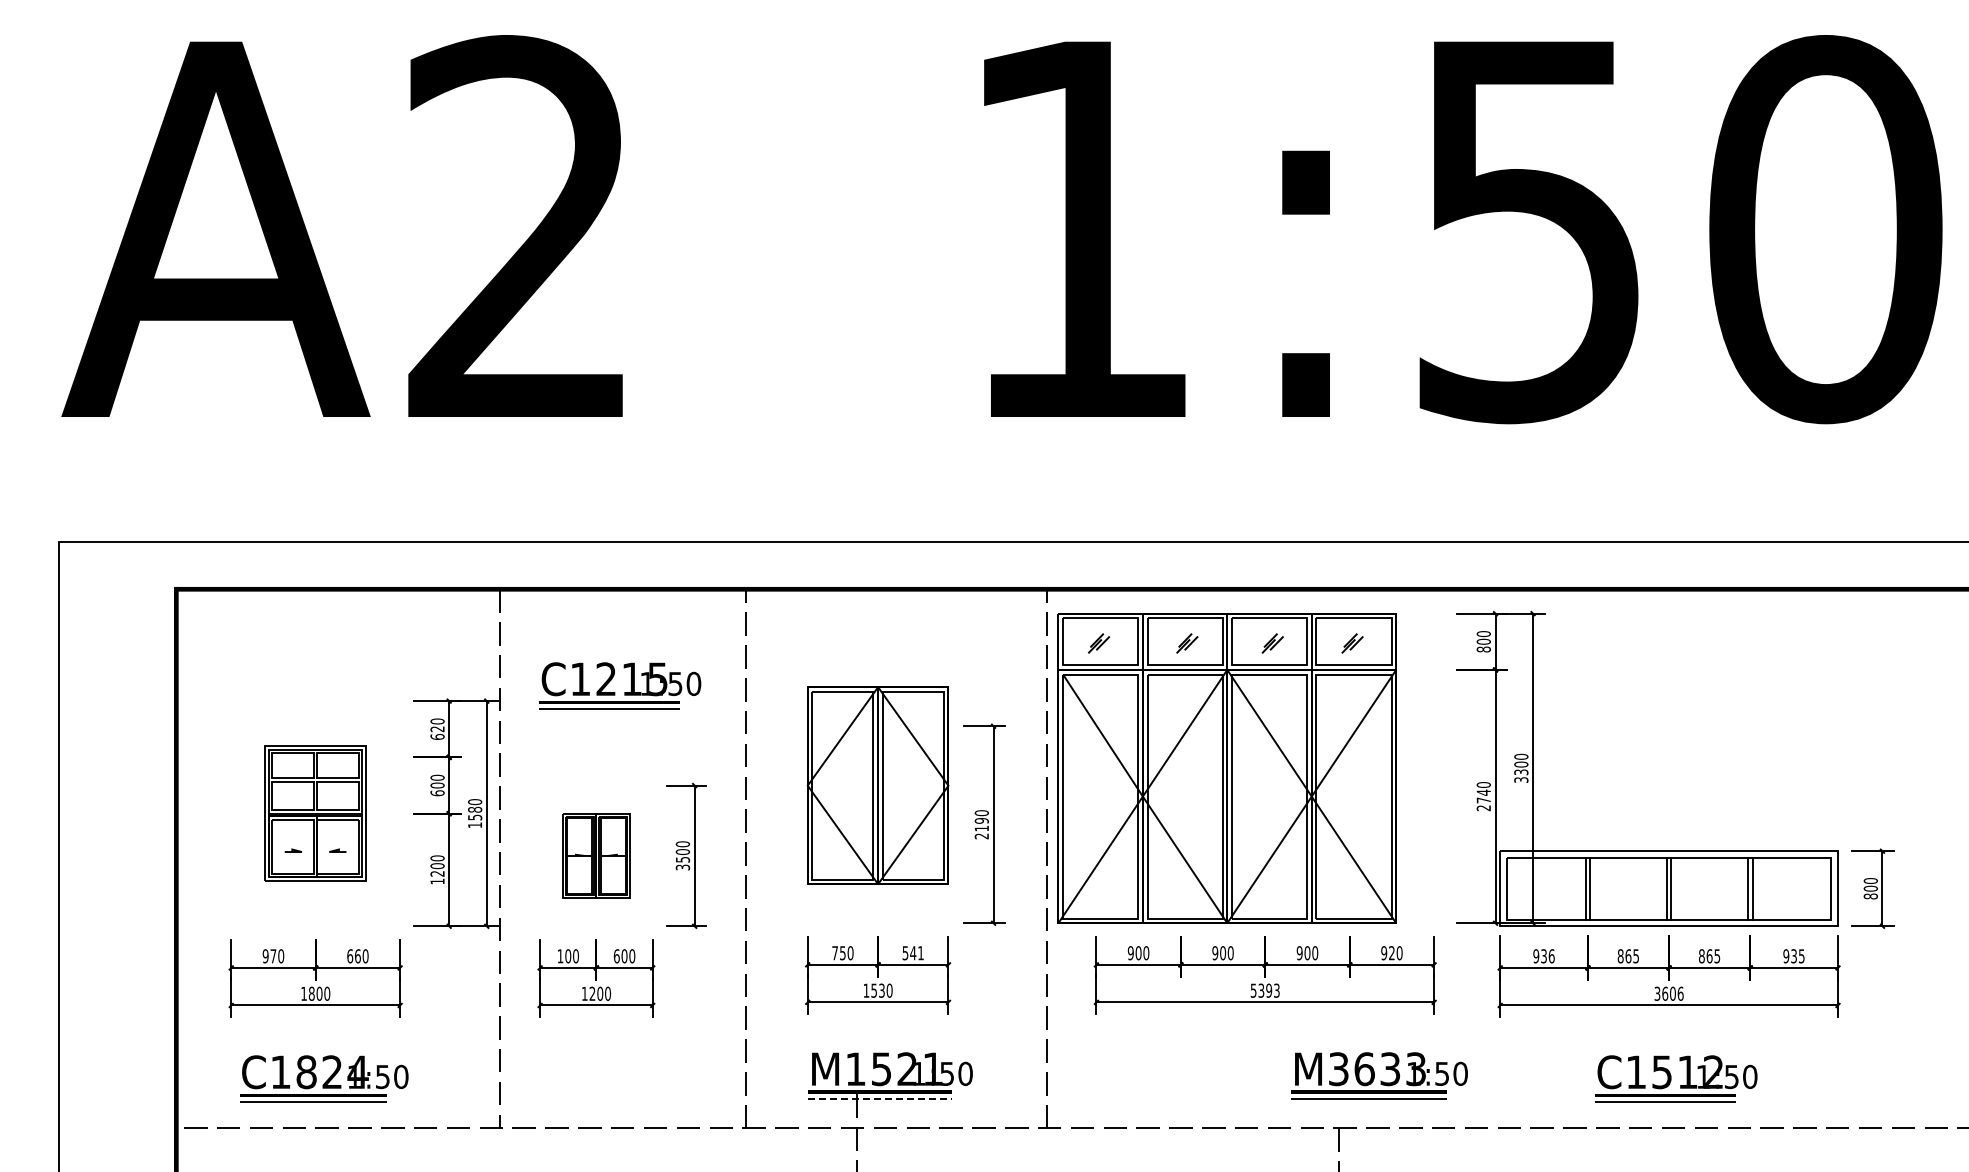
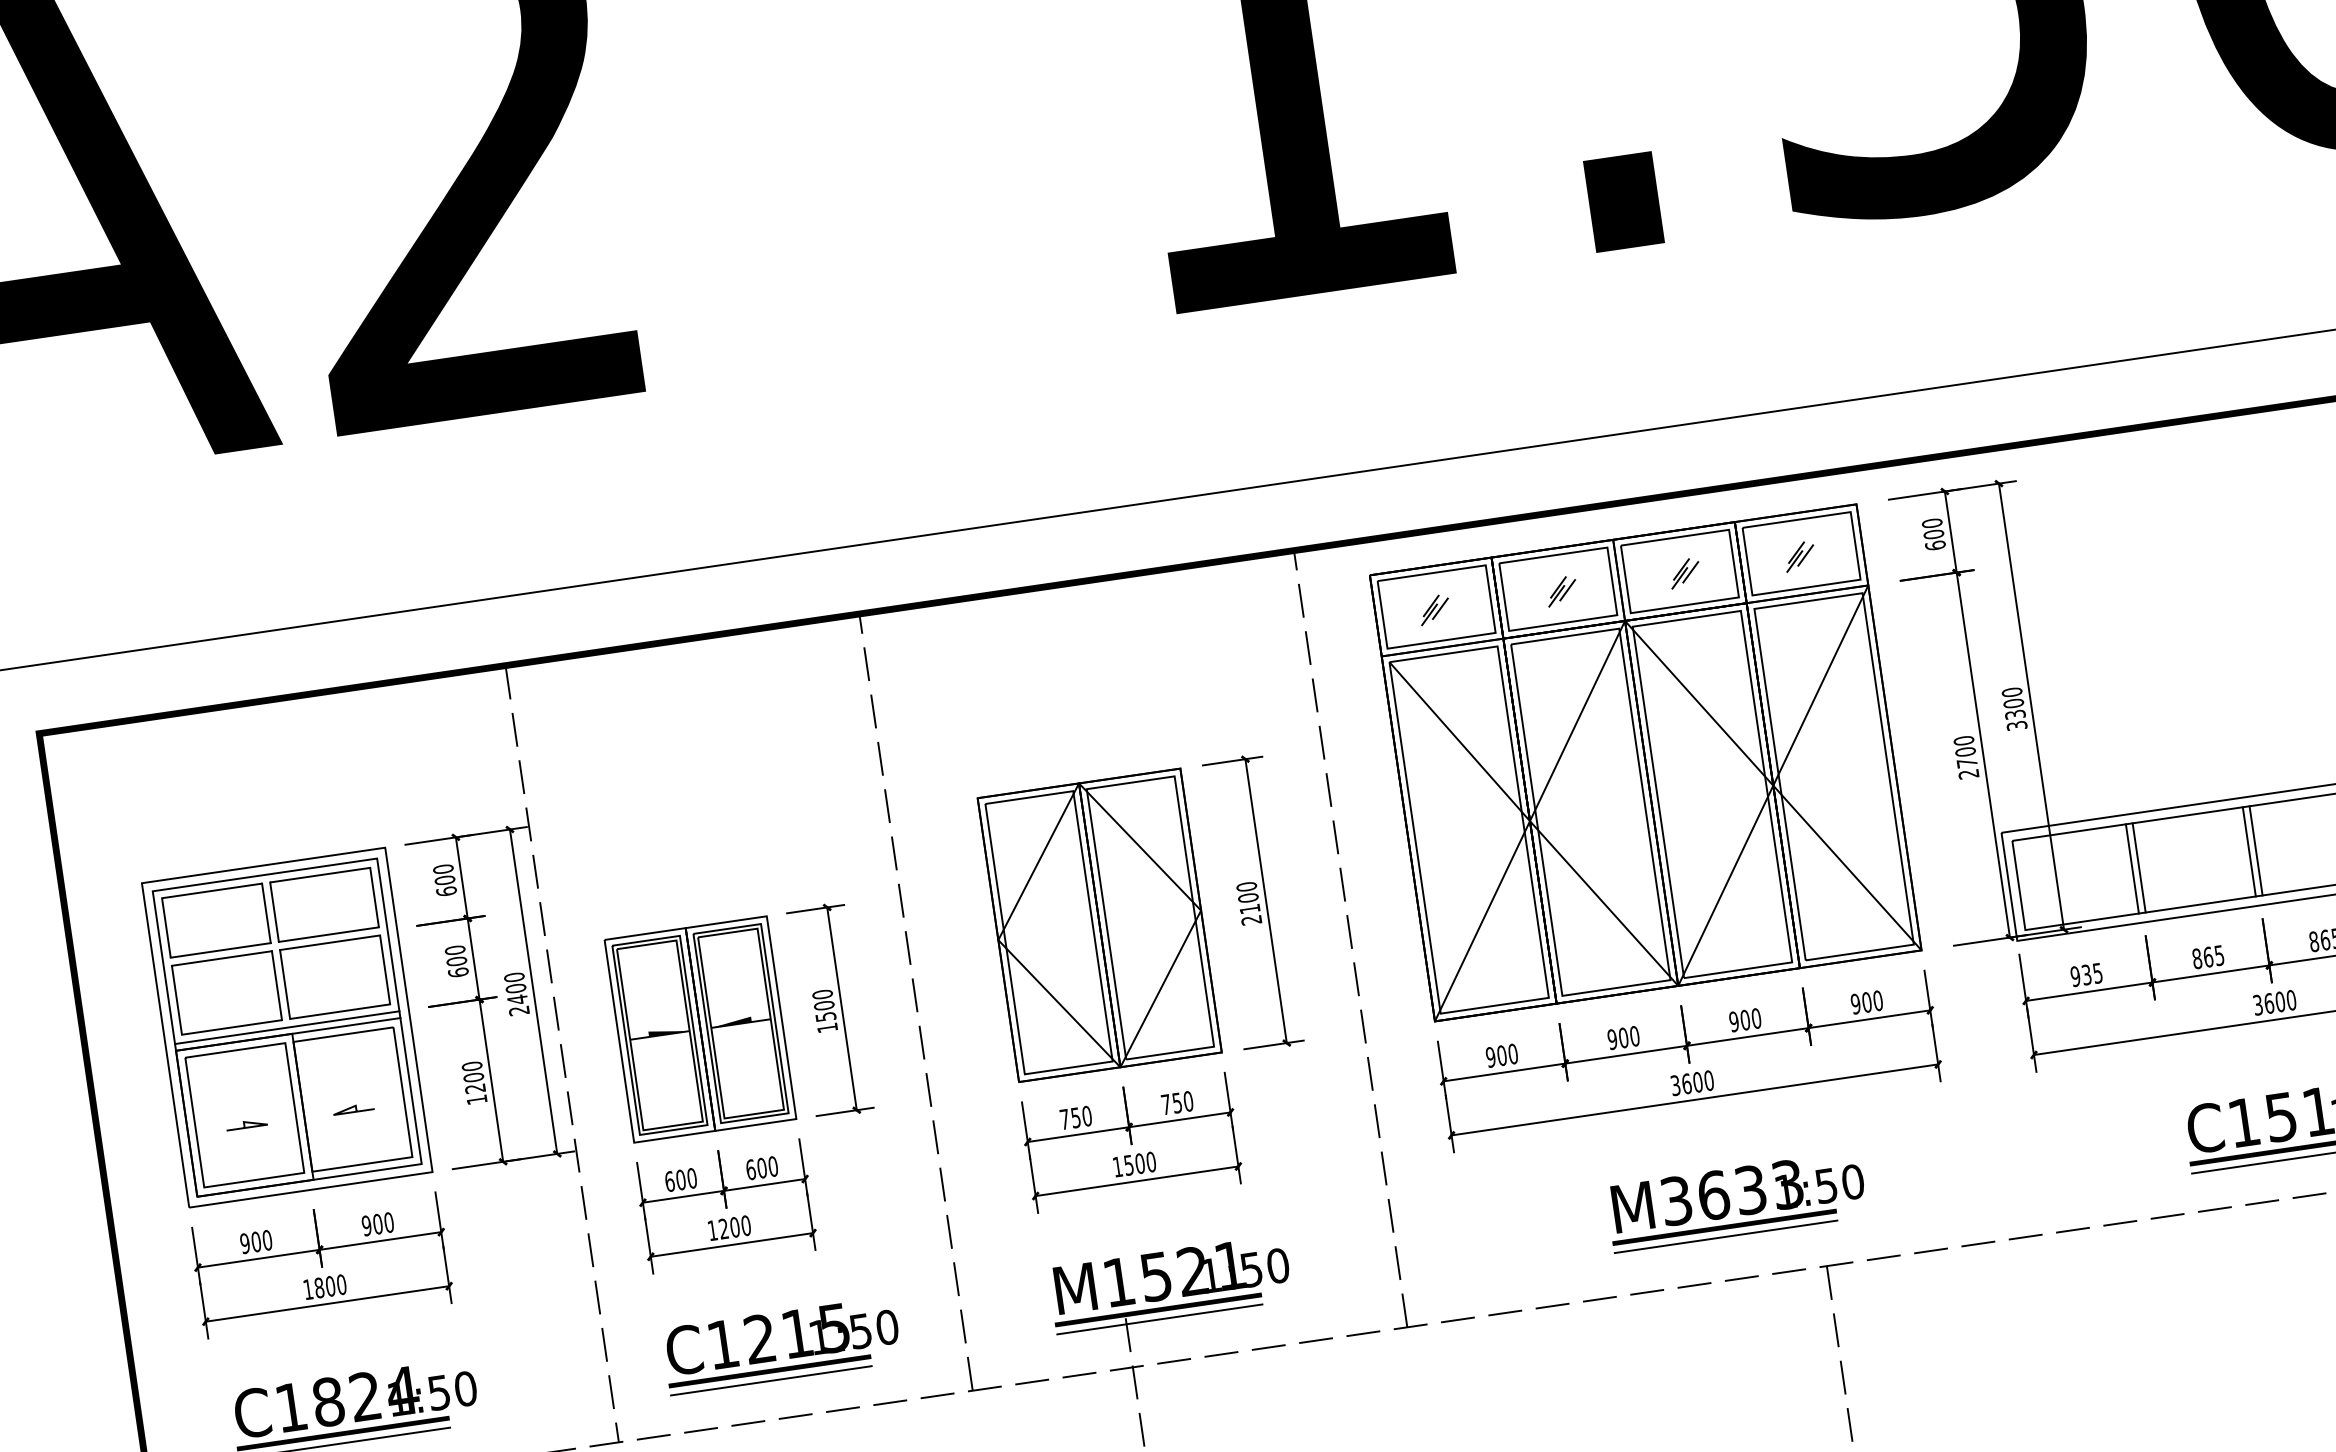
text: (1483, 649) -> (1935, 545), 800 -> 600
part: (624, 692) -> (789, 1354), moved
text: (437, 729) -> (444, 880), 620 -> 600
part: (1226, 768) -> (1644, 763), moved
part: (877, 785) -> (1098, 925), moved
text: (1483, 792) -> (1965, 751), 2740 -> 2700
part: (315, 813) -> (286, 1027), size x1.67
text: (475, 817) -> (518, 999), 1580 -> 2400
text: (981, 820) -> (1247, 897), 2190 -> 2100
part: (596, 855) -> (700, 1028), size x1.67
text: (682, 867) -> (826, 1028), 3500 -> 1500
text: (912, 953) -> (1176, 1103), 541 -> 750
text: (1391, 953) -> (1866, 1002), 920 -> 900
text: (273, 956) -> (256, 1242), 970 -> 900
text: (353, 956) -> (371, 1225), 660 -> 900
text: (560, 956) -> (669, 1181), 100 -> 600
text: (1551, 956) -> (2097, 973), 936 -> 935
text: (881, 990) -> (1139, 1163), 1530 -> 1500
text: (1265, 990) -> (1692, 1082), 5393 -> 3600
text: (1680, 993) -> (2291, 999), 3606 -> 3600
part: (1379, 1075) -> (1736, 1201), moved
line: (879, 1098) -> (1159, 1319), dashed -> solid

